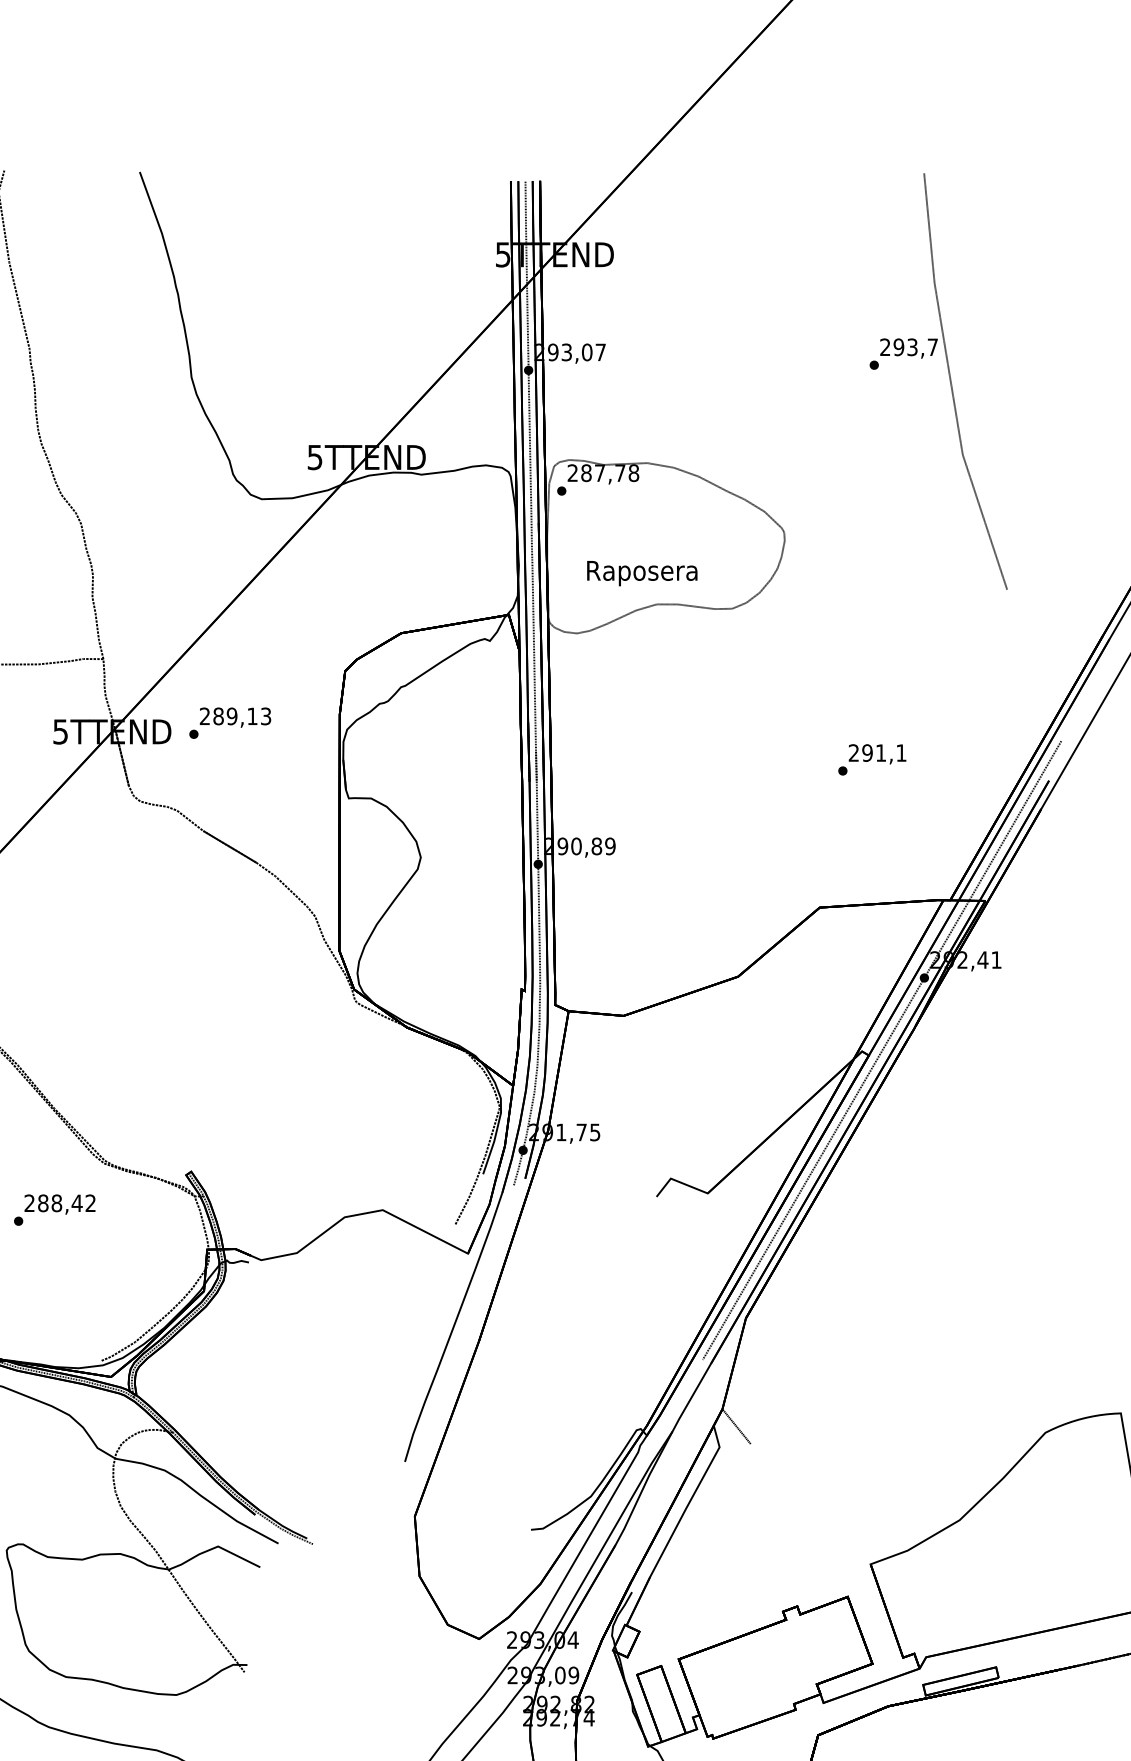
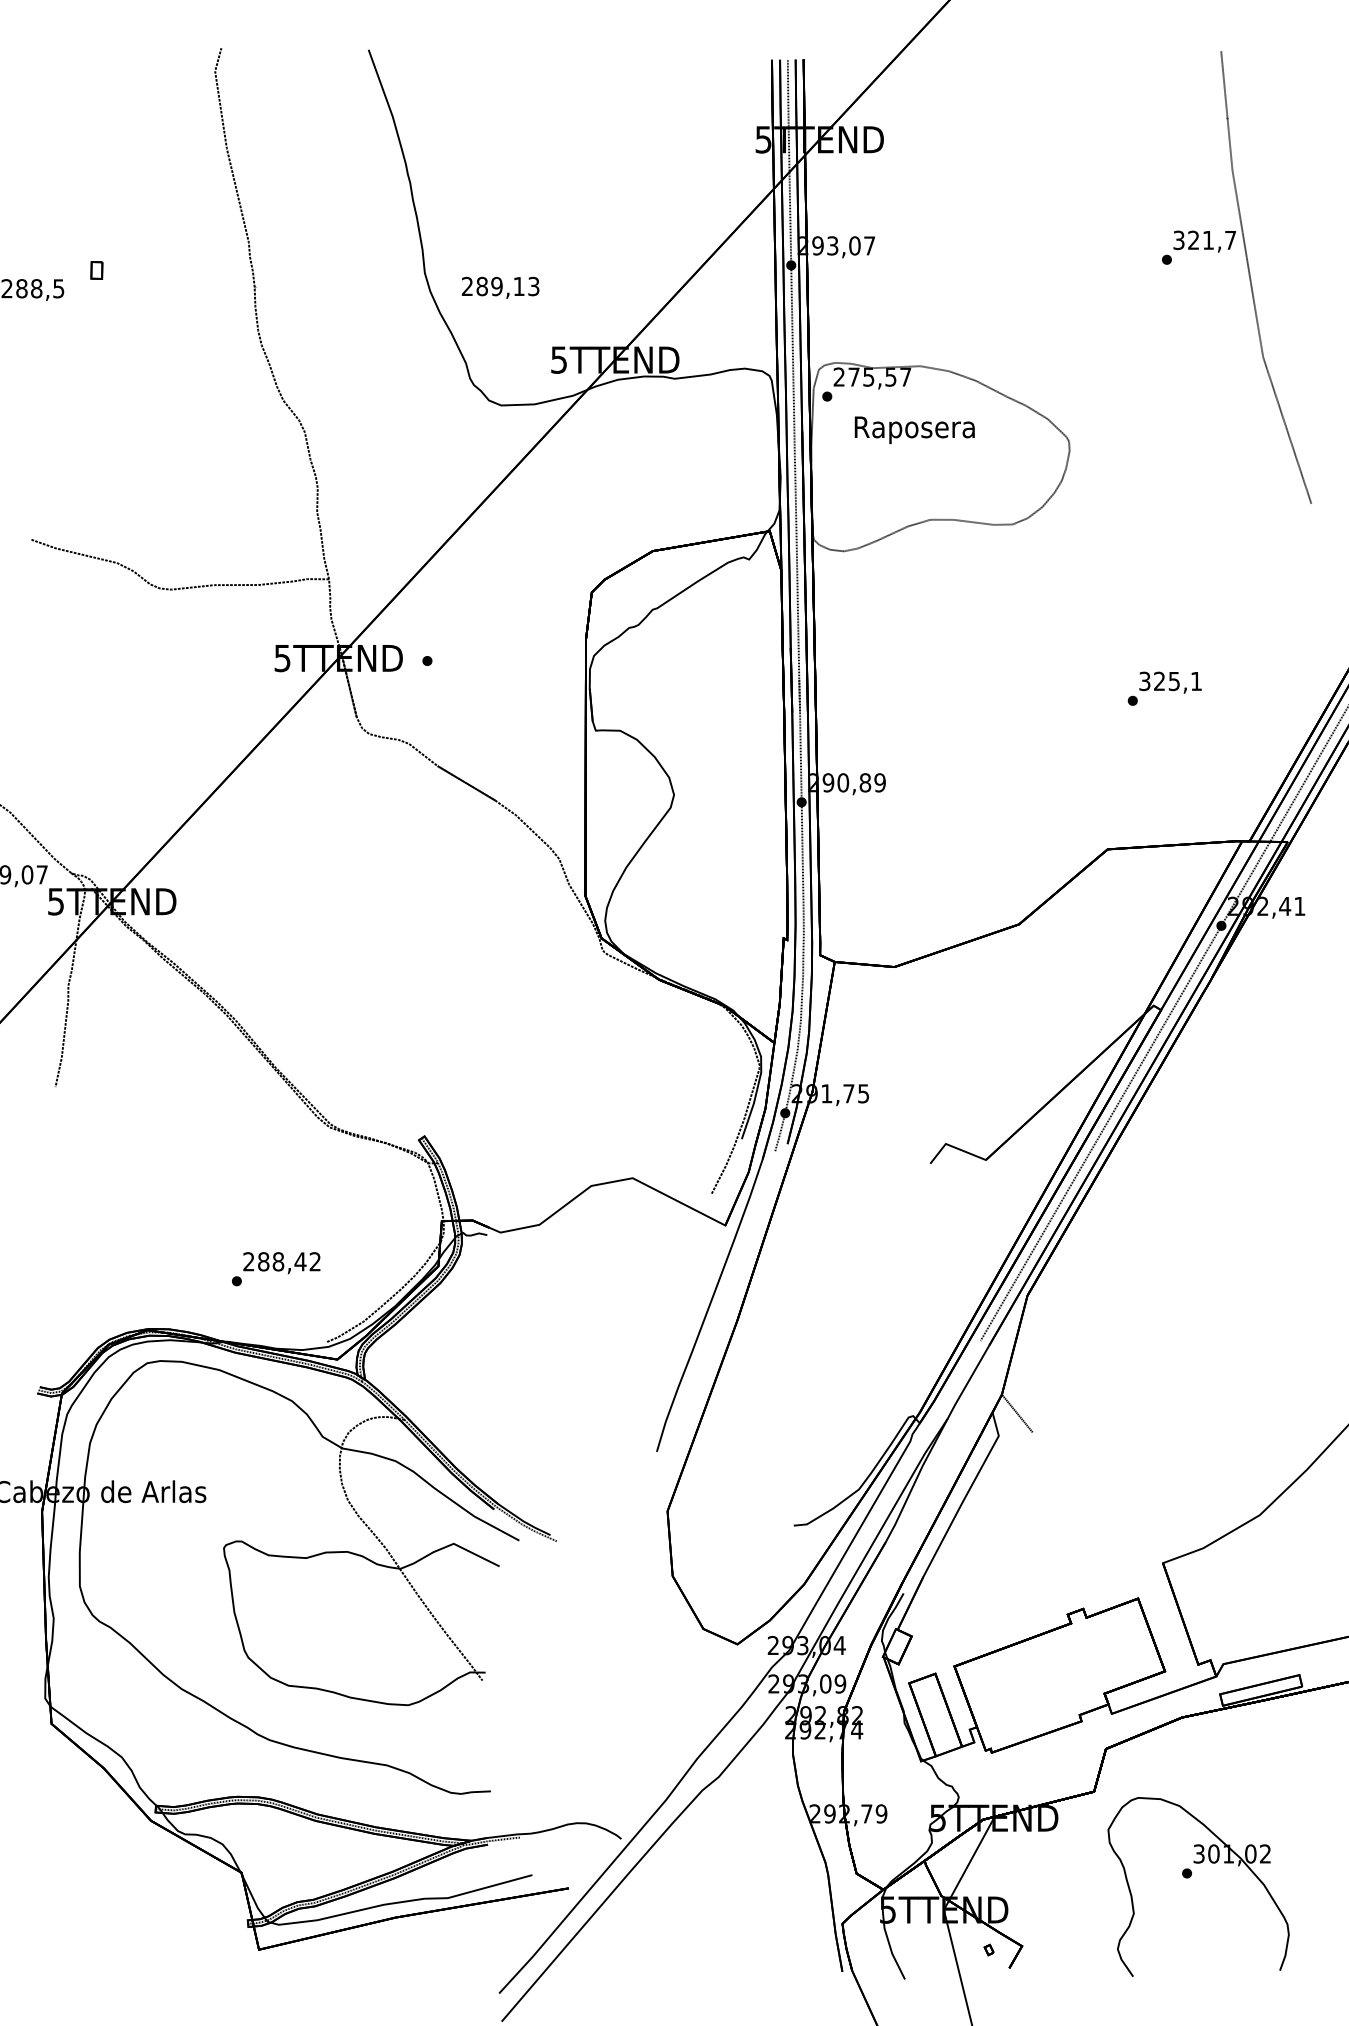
text: (898, 347) -> (1193, 240), 293,7 -> 321,7
text: (609, 472) -> (879, 376), 287,78 -> 275,57
text: (642, 573) -> (914, 430), moved
text: (235, 717) -> (500, 287), moved
text: (867, 753) -> (1159, 681), 291,1 -> 325,1
text: (55, 1210) -> (276, 1269), moved

